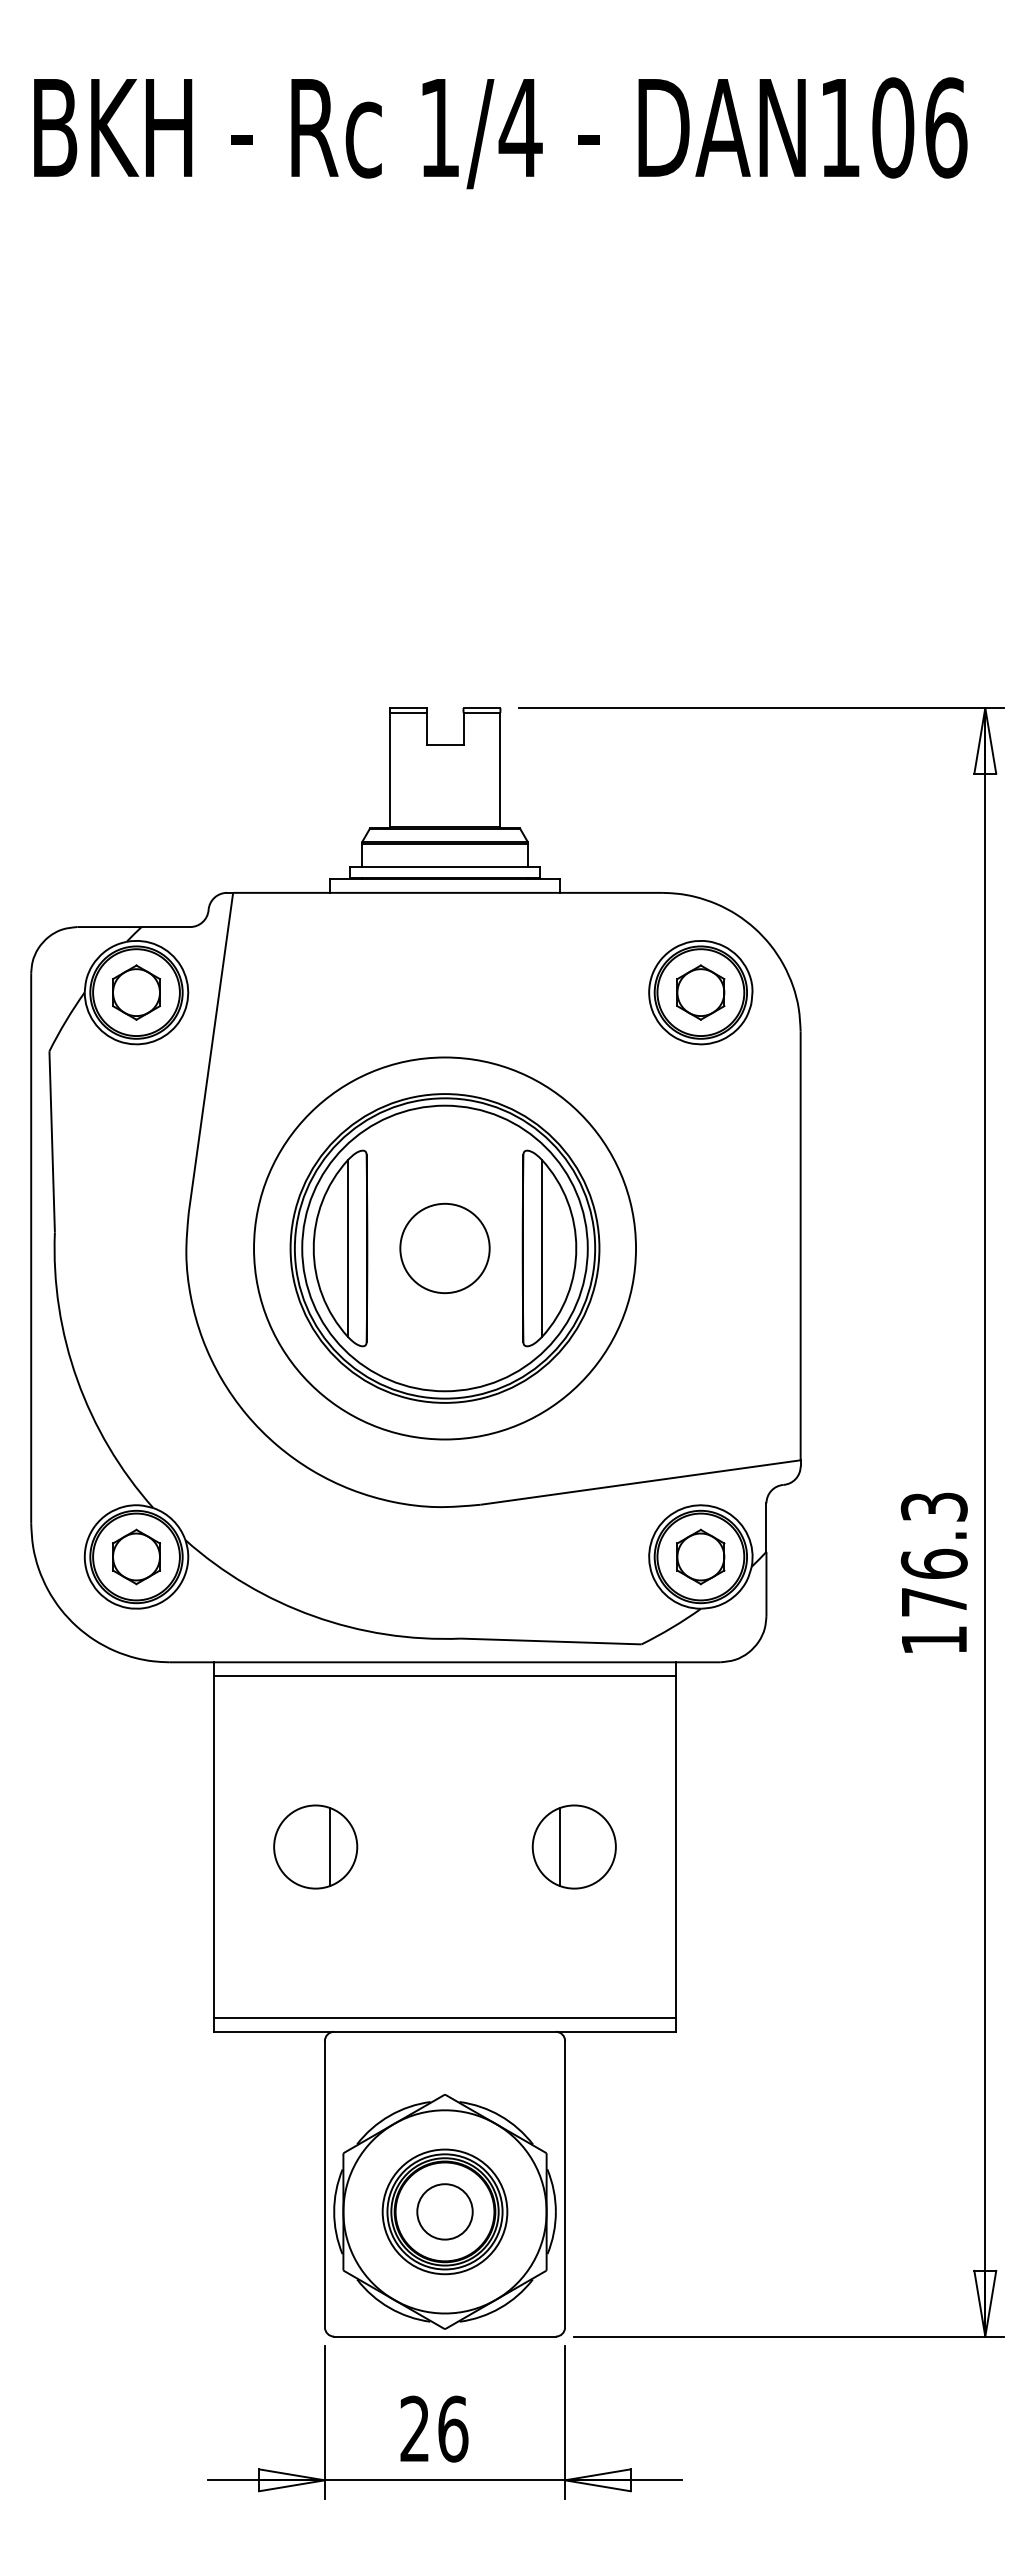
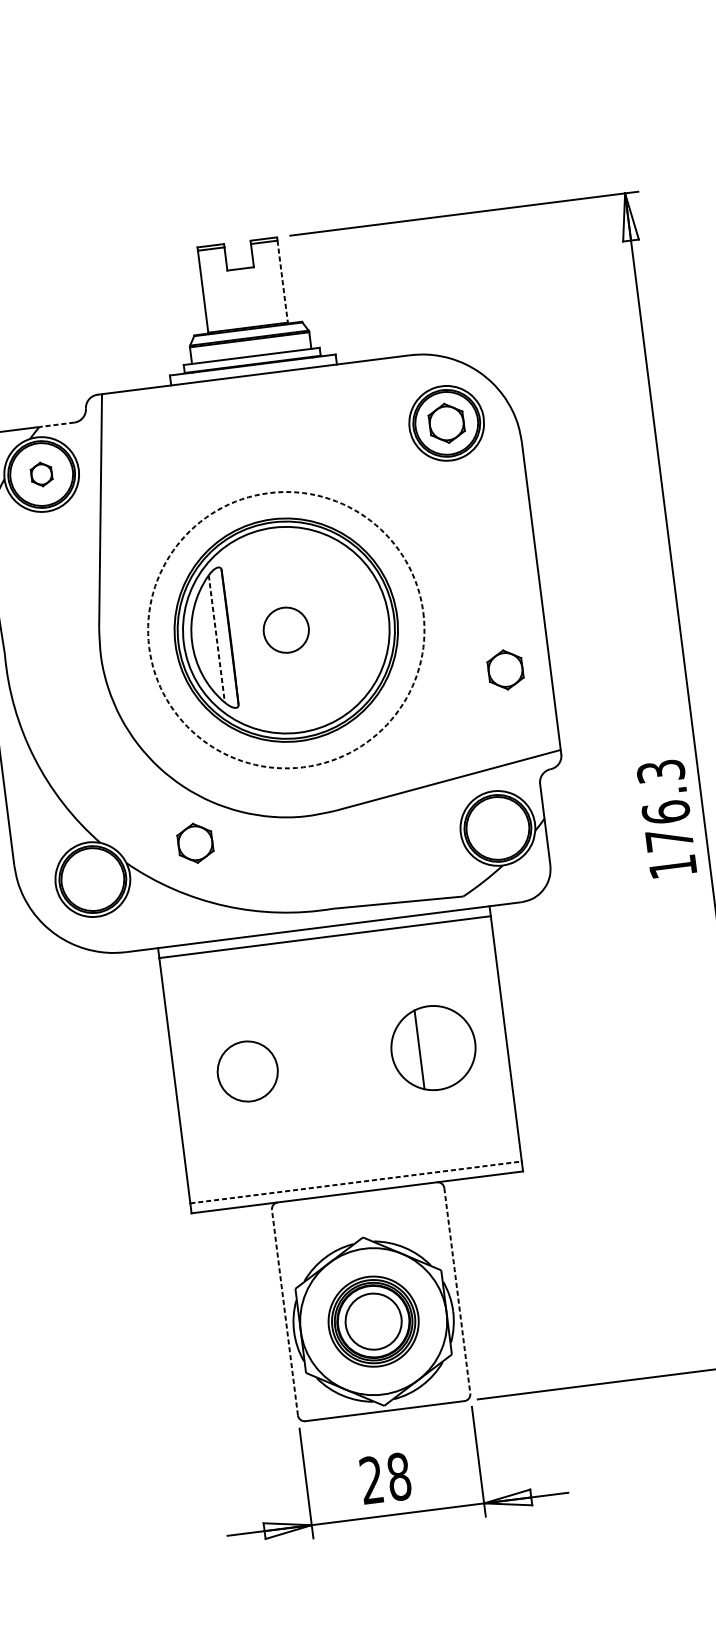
line: (500, 770) -> (282, 282), solid -> dashed
line: (165, 927) -> (56, 425), solid -> dashed
part: (136, 992) -> (41, 474), size x0.6
line: (348, 1248) -> (217, 638), solid -> dashed
circle: (444, 1248) -> (285, 630), size x0.7
circle: (445, 1248) -> (286, 630), solid -> dashed
part: (549, 1248) -> (361, 620), removed
part: (136, 1556) -> (195, 842), moved
part: (700, 1556) -> (505, 669), moved
line: (329, 1846) -> (257, 1069), removed
part: (573, 1846) -> (432, 1047), size x1.4
line: (445, 2017) -> (356, 1182), solid -> dashed
line: (324, 2183) -> (284, 1312), solid -> dashed
line: (565, 2184) -> (457, 1291), solid -> dashed
circle: (444, 2211) -> (373, 1321), size x1.4
text: (453, 2428) -> (399, 1476), 26 -> 28

